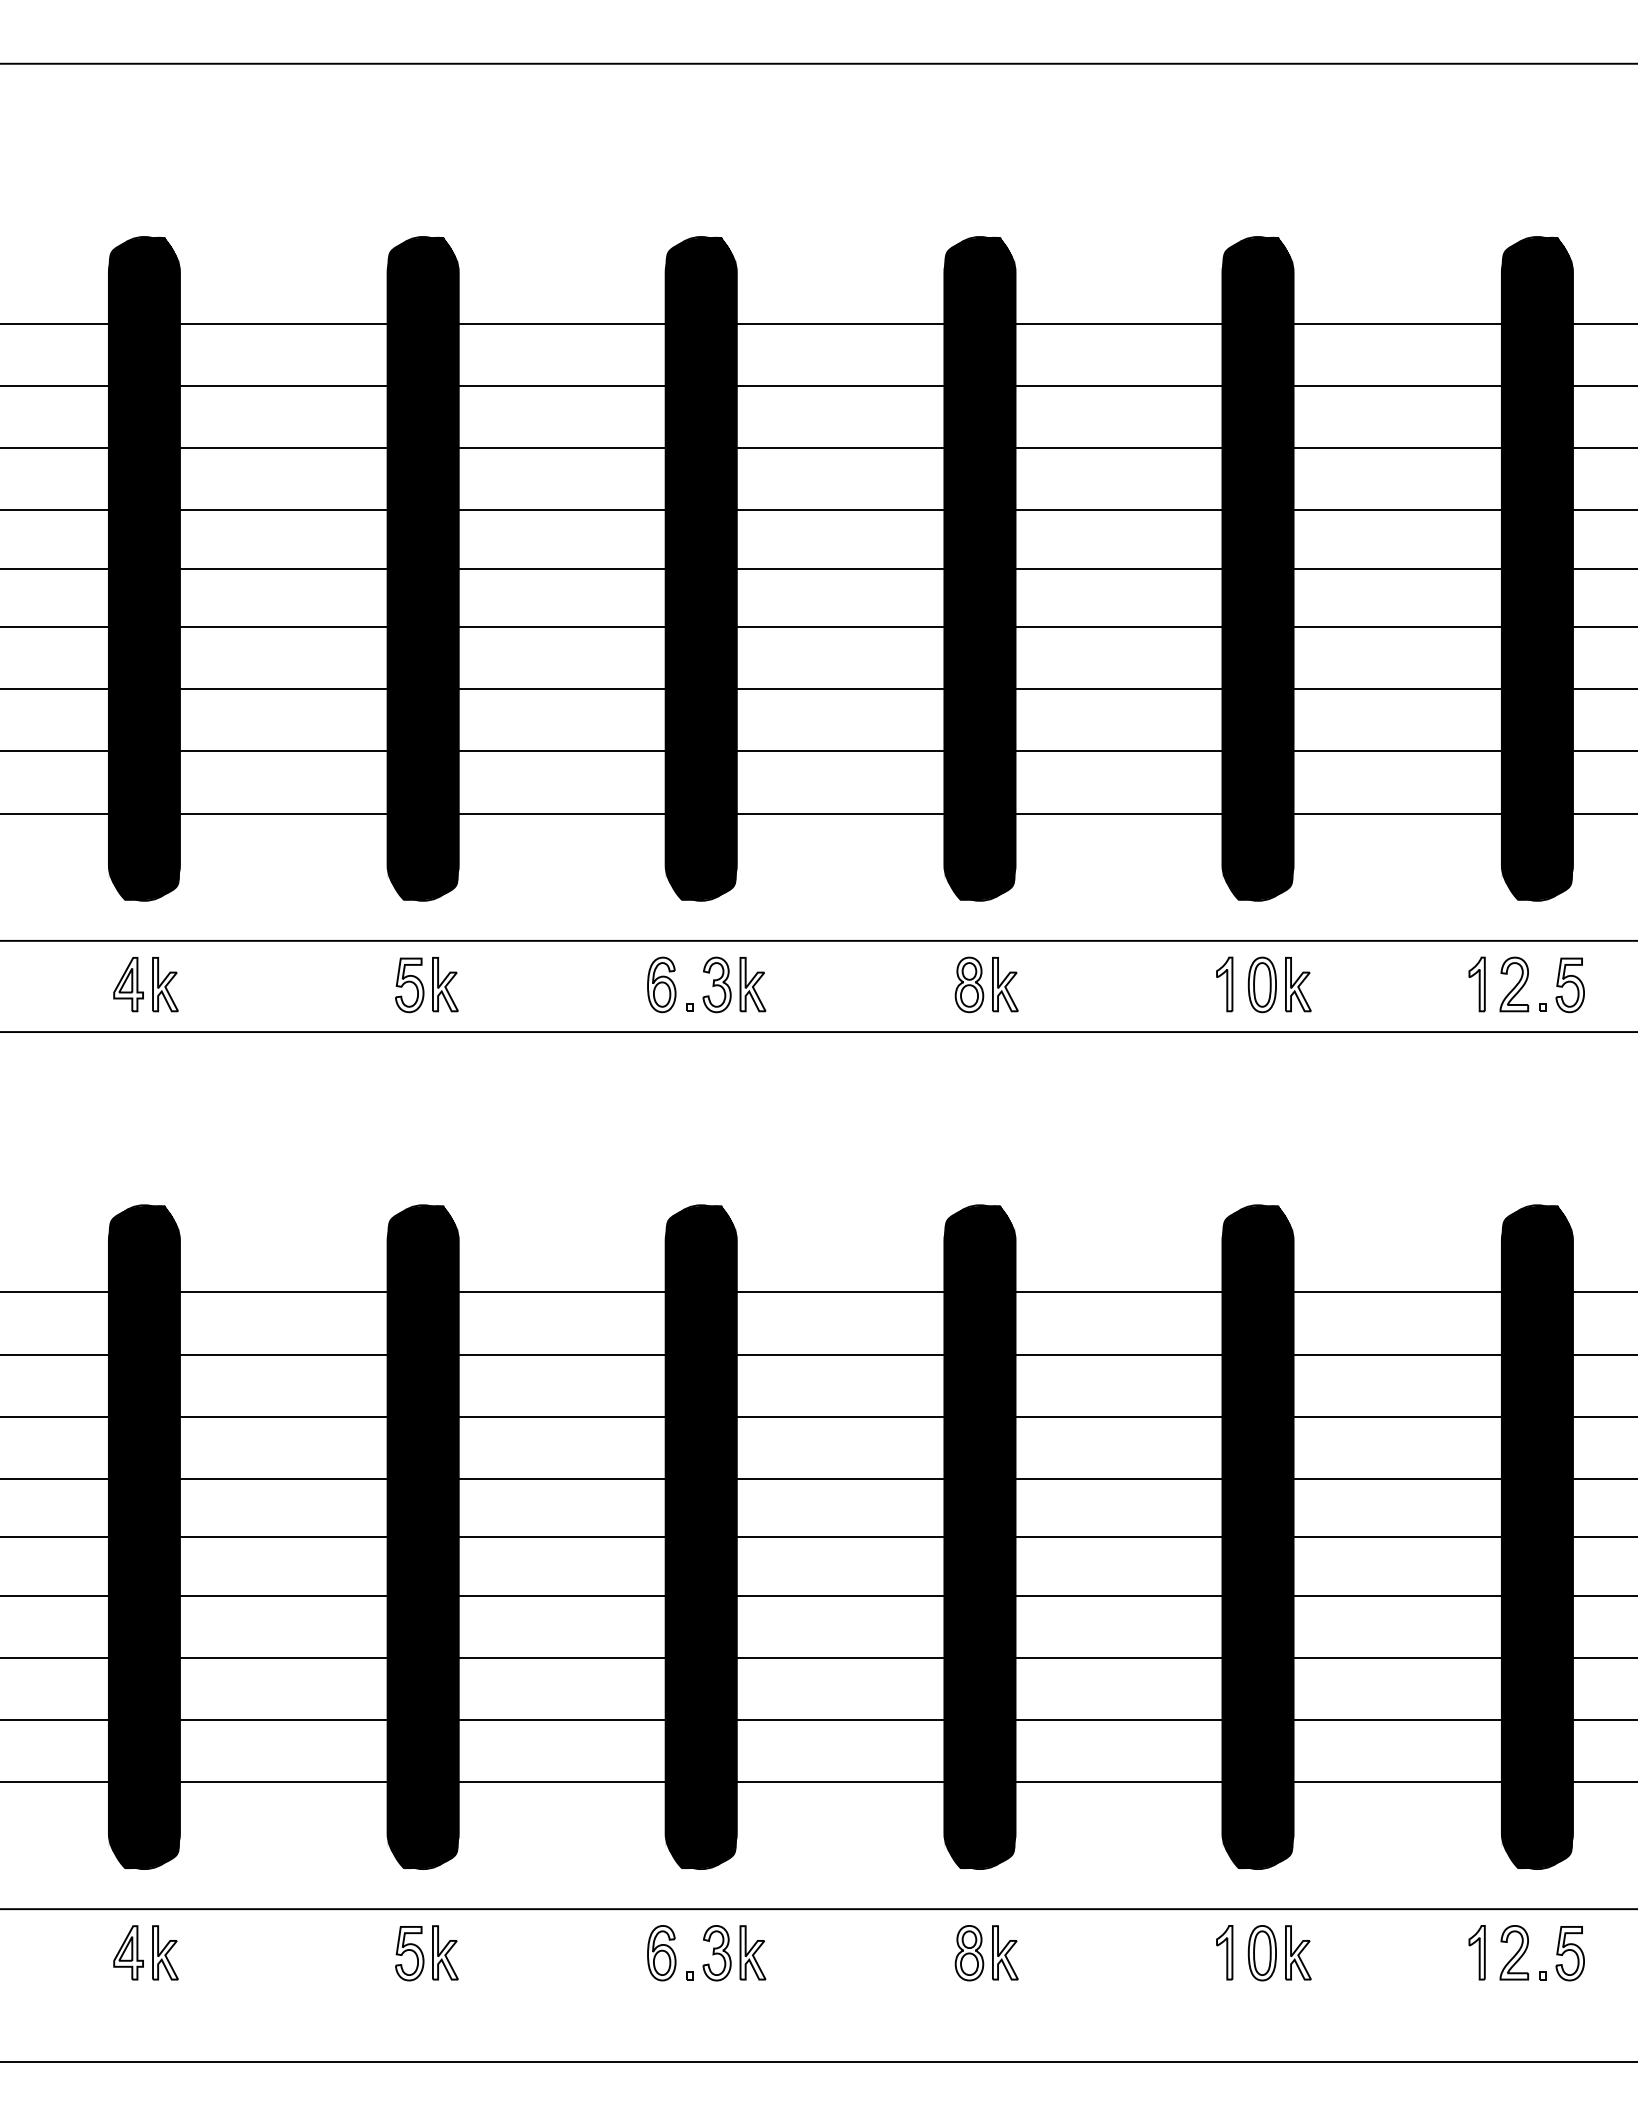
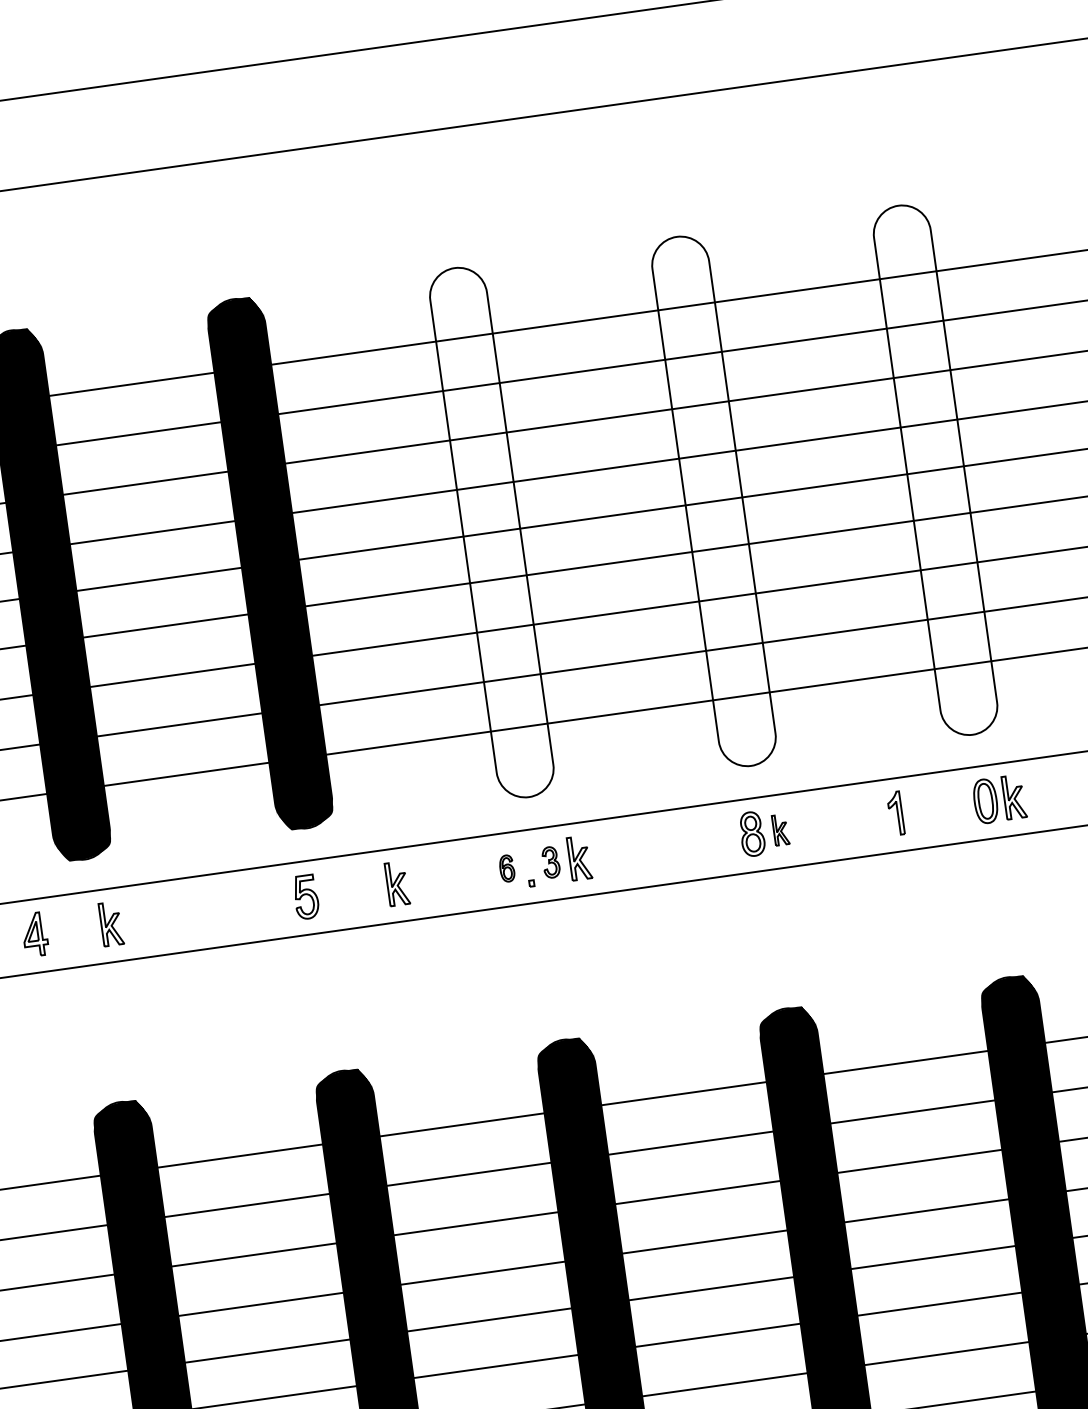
fill: (700, 568) -> (491, 532), removed
fill: (979, 568) -> (713, 501), removed
fill: (1257, 568) -> (935, 470), removed
part: (128, 984) -> (34, 934), moved
part: (445, 984) -> (397, 883), moved
part: (661, 984) -> (506, 868), size x0.6
part: (716, 984) -> (550, 862), size x0.7
part: (1005, 984) -> (780, 829), size x0.7
part: (1224, 984) -> (895, 813), moved

